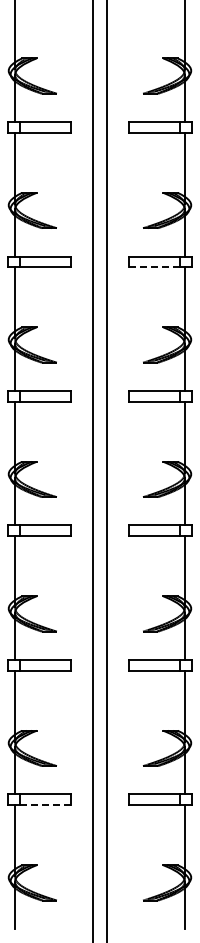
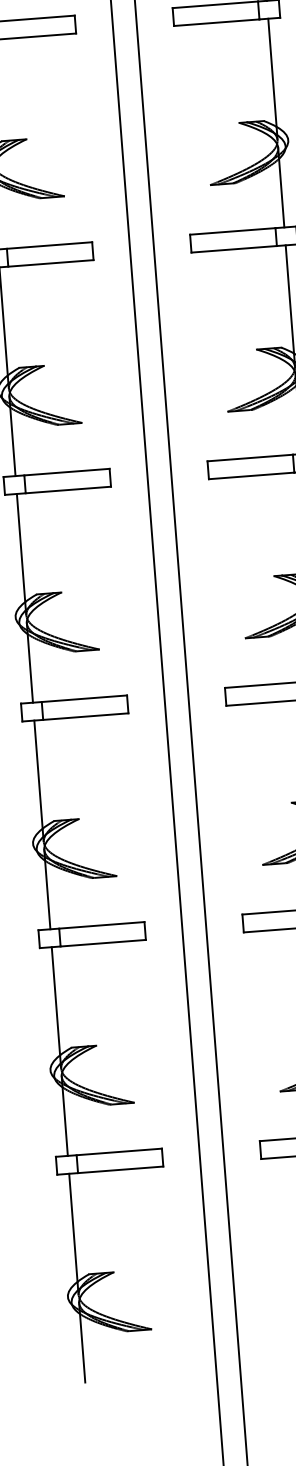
line: (153, 267) -> (232, 249), dashed -> solid
line: (45, 805) -> (120, 1170), dashed -> solid

